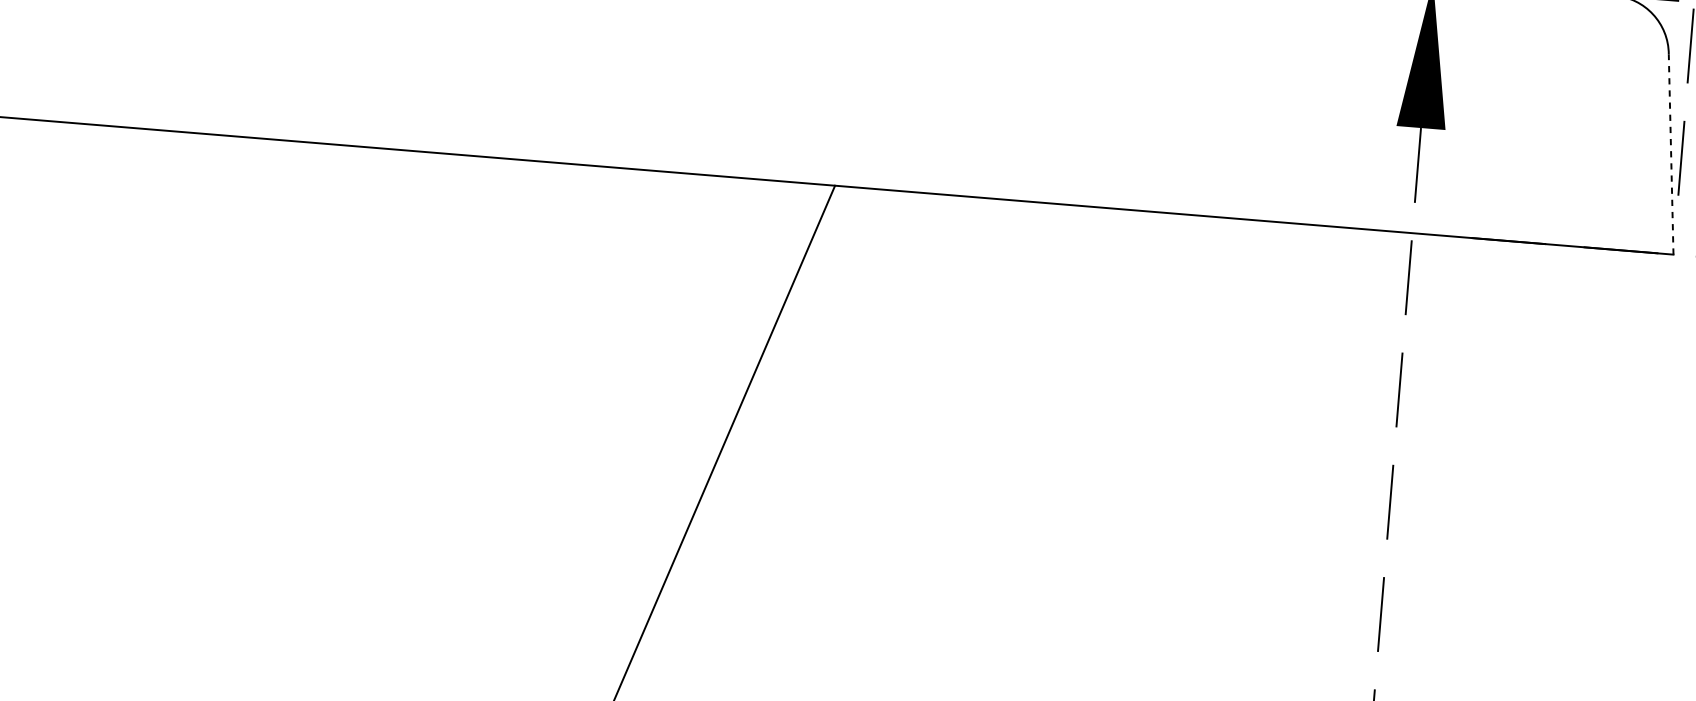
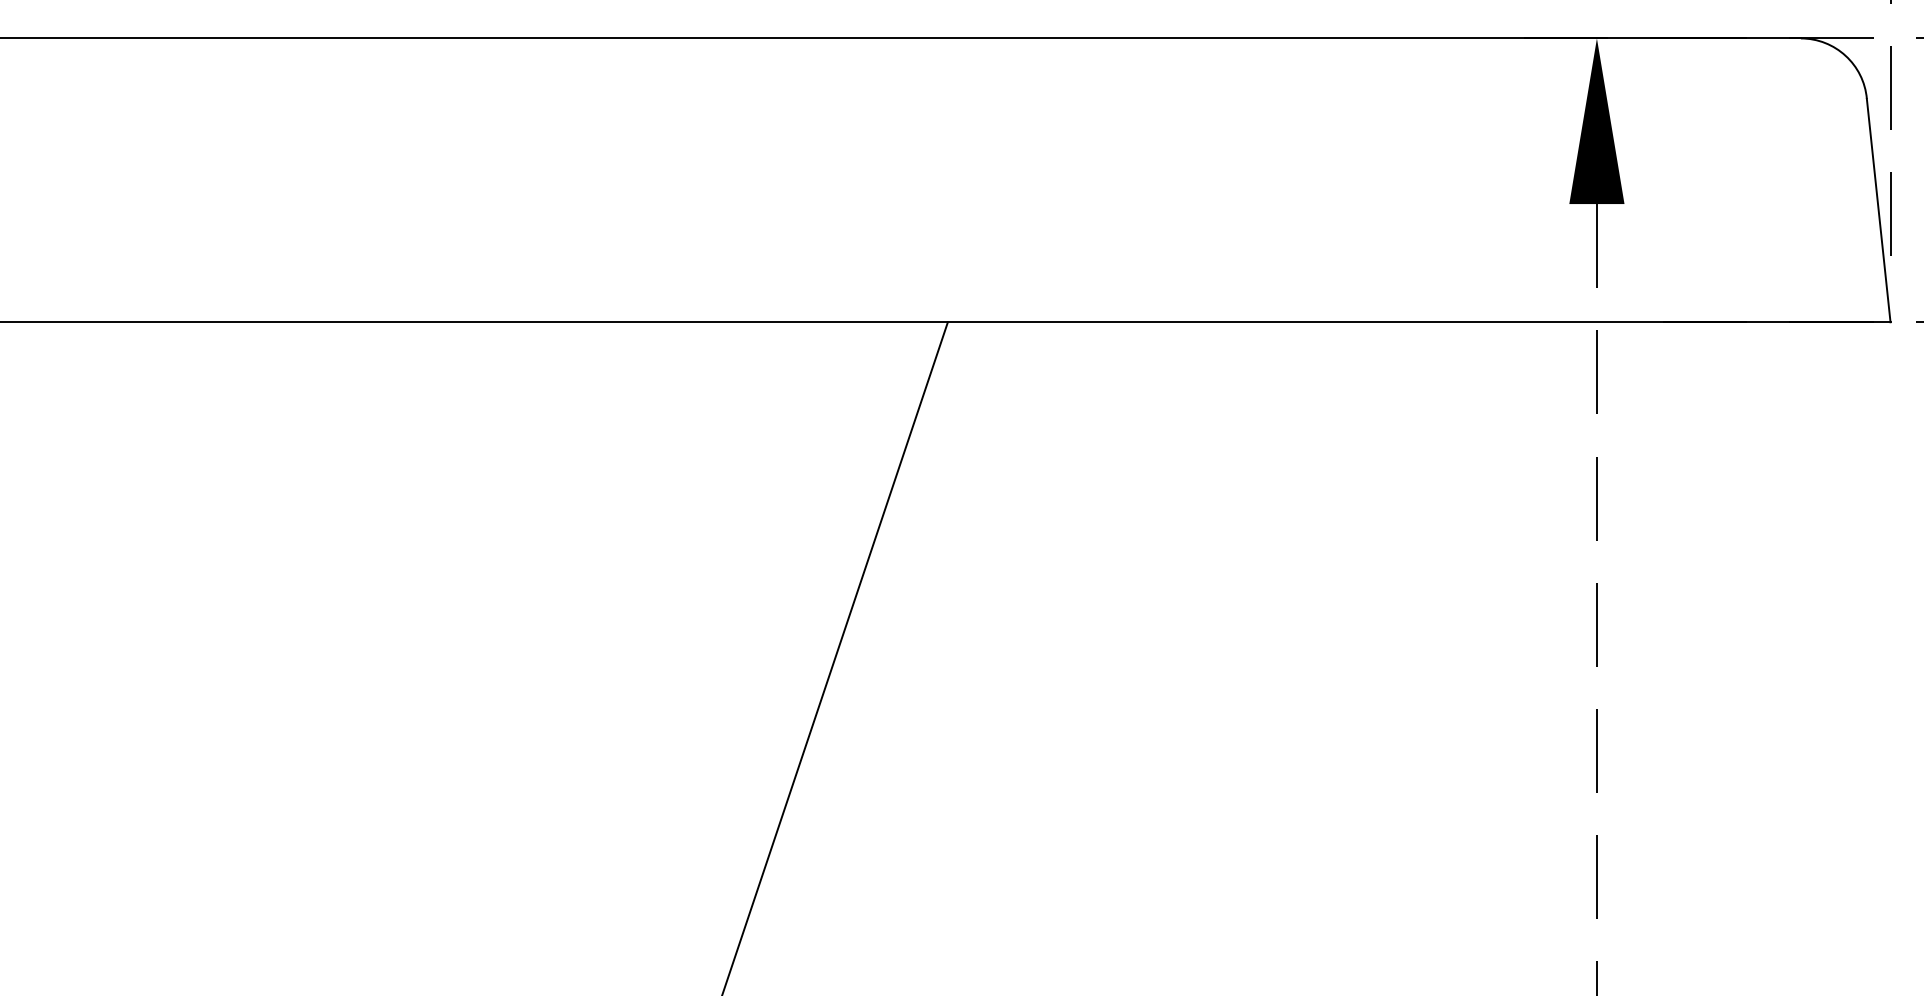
line: (1670, 154) -> (1878, 210), dashed -> solid

